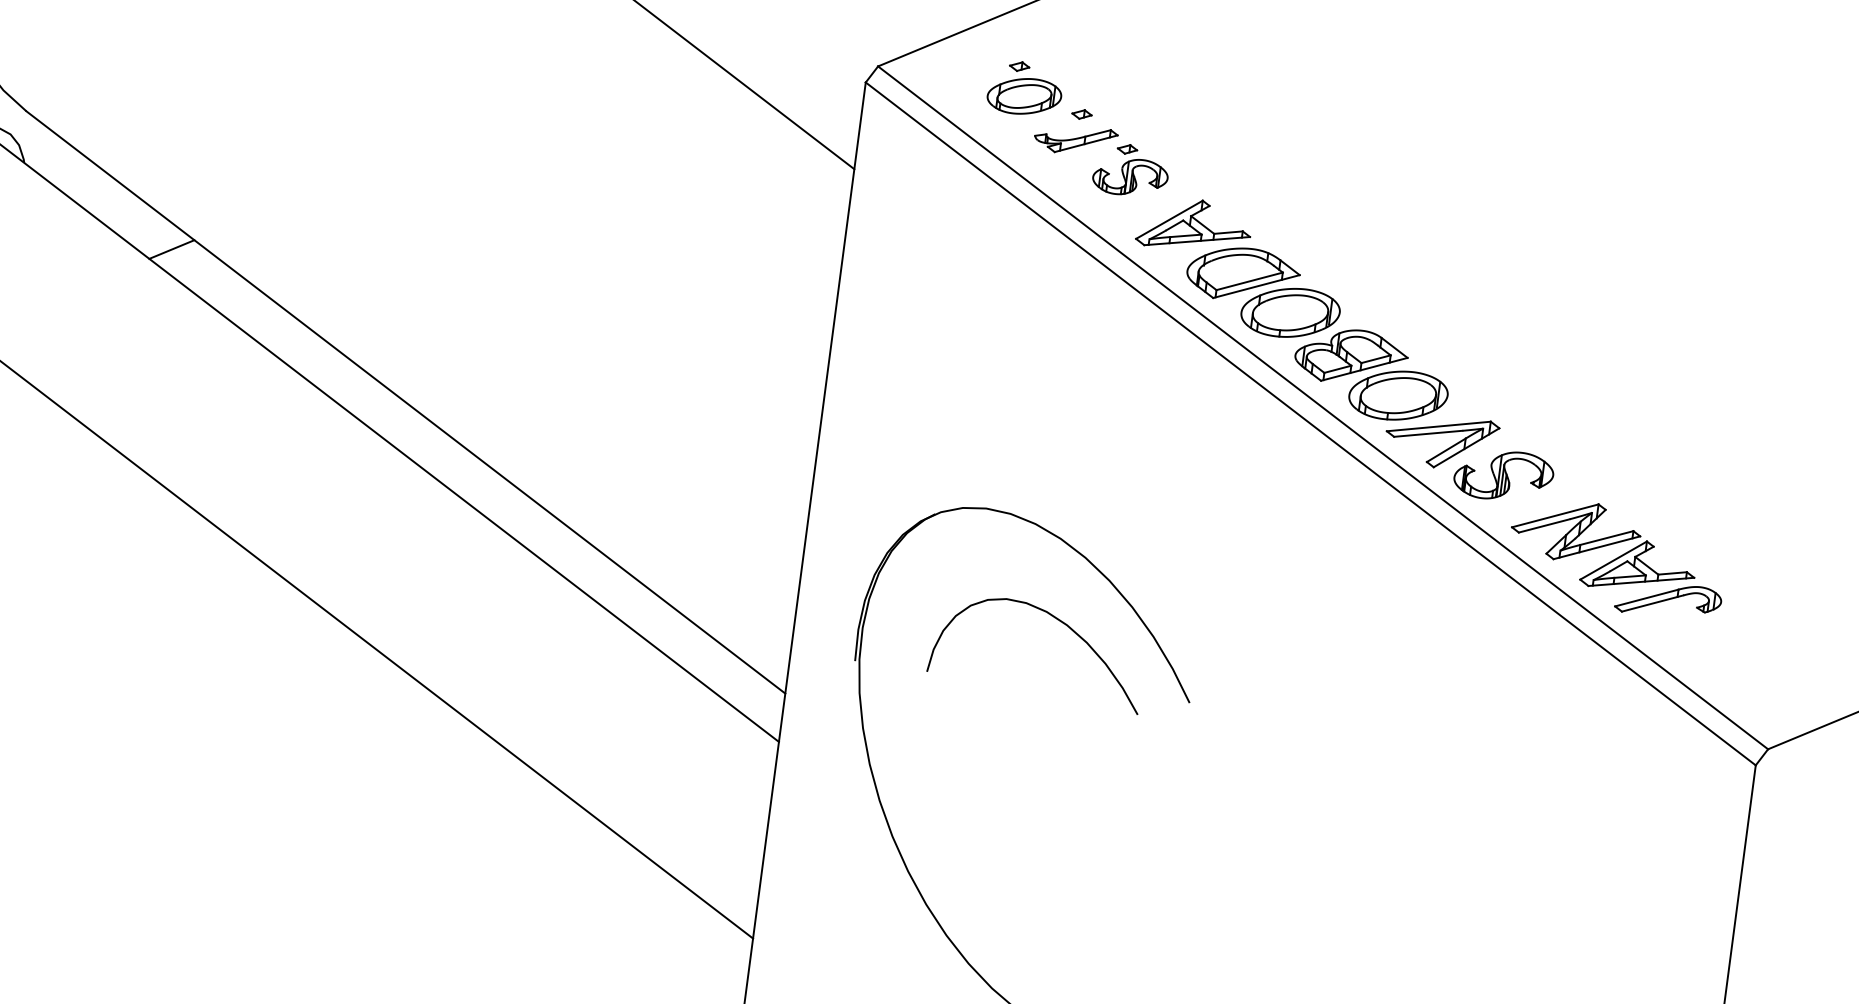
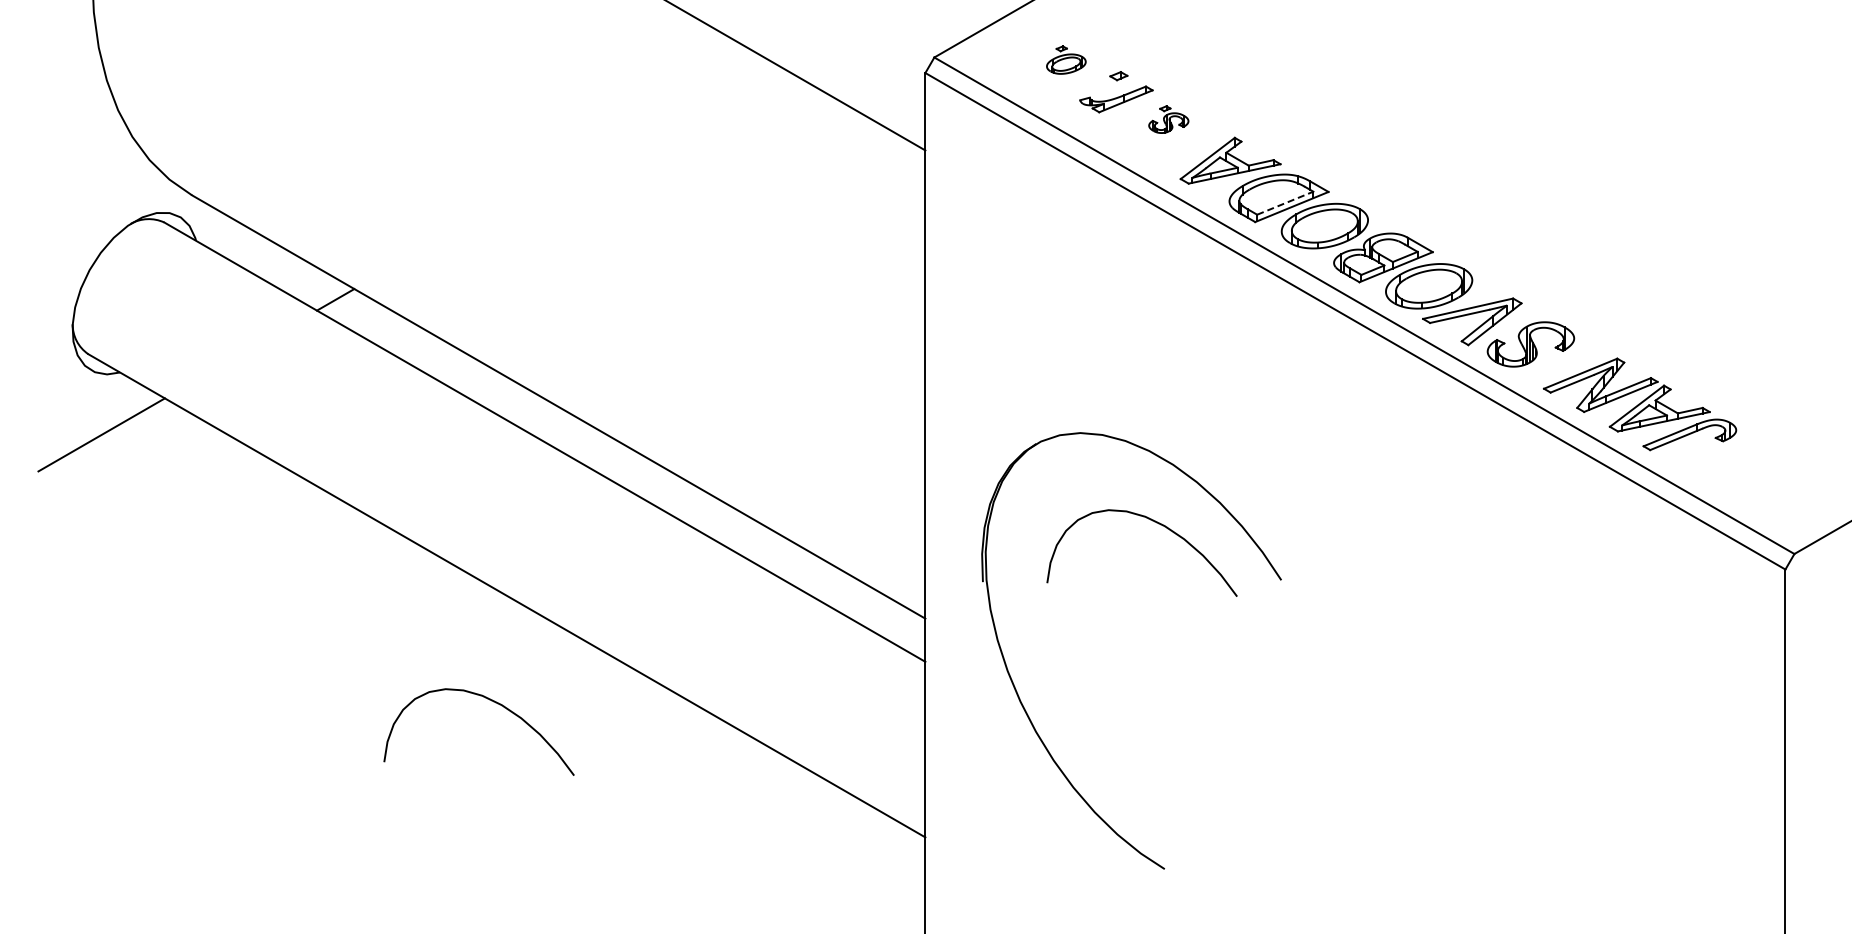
part: (1025, 88) -> (1066, 59), size x0.6
part: (1131, 170) -> (1168, 119), size x0.6
line: (1249, 281) -> (1285, 203), solid -> dashed
curve: (289, 723) -> (493, 702), added

